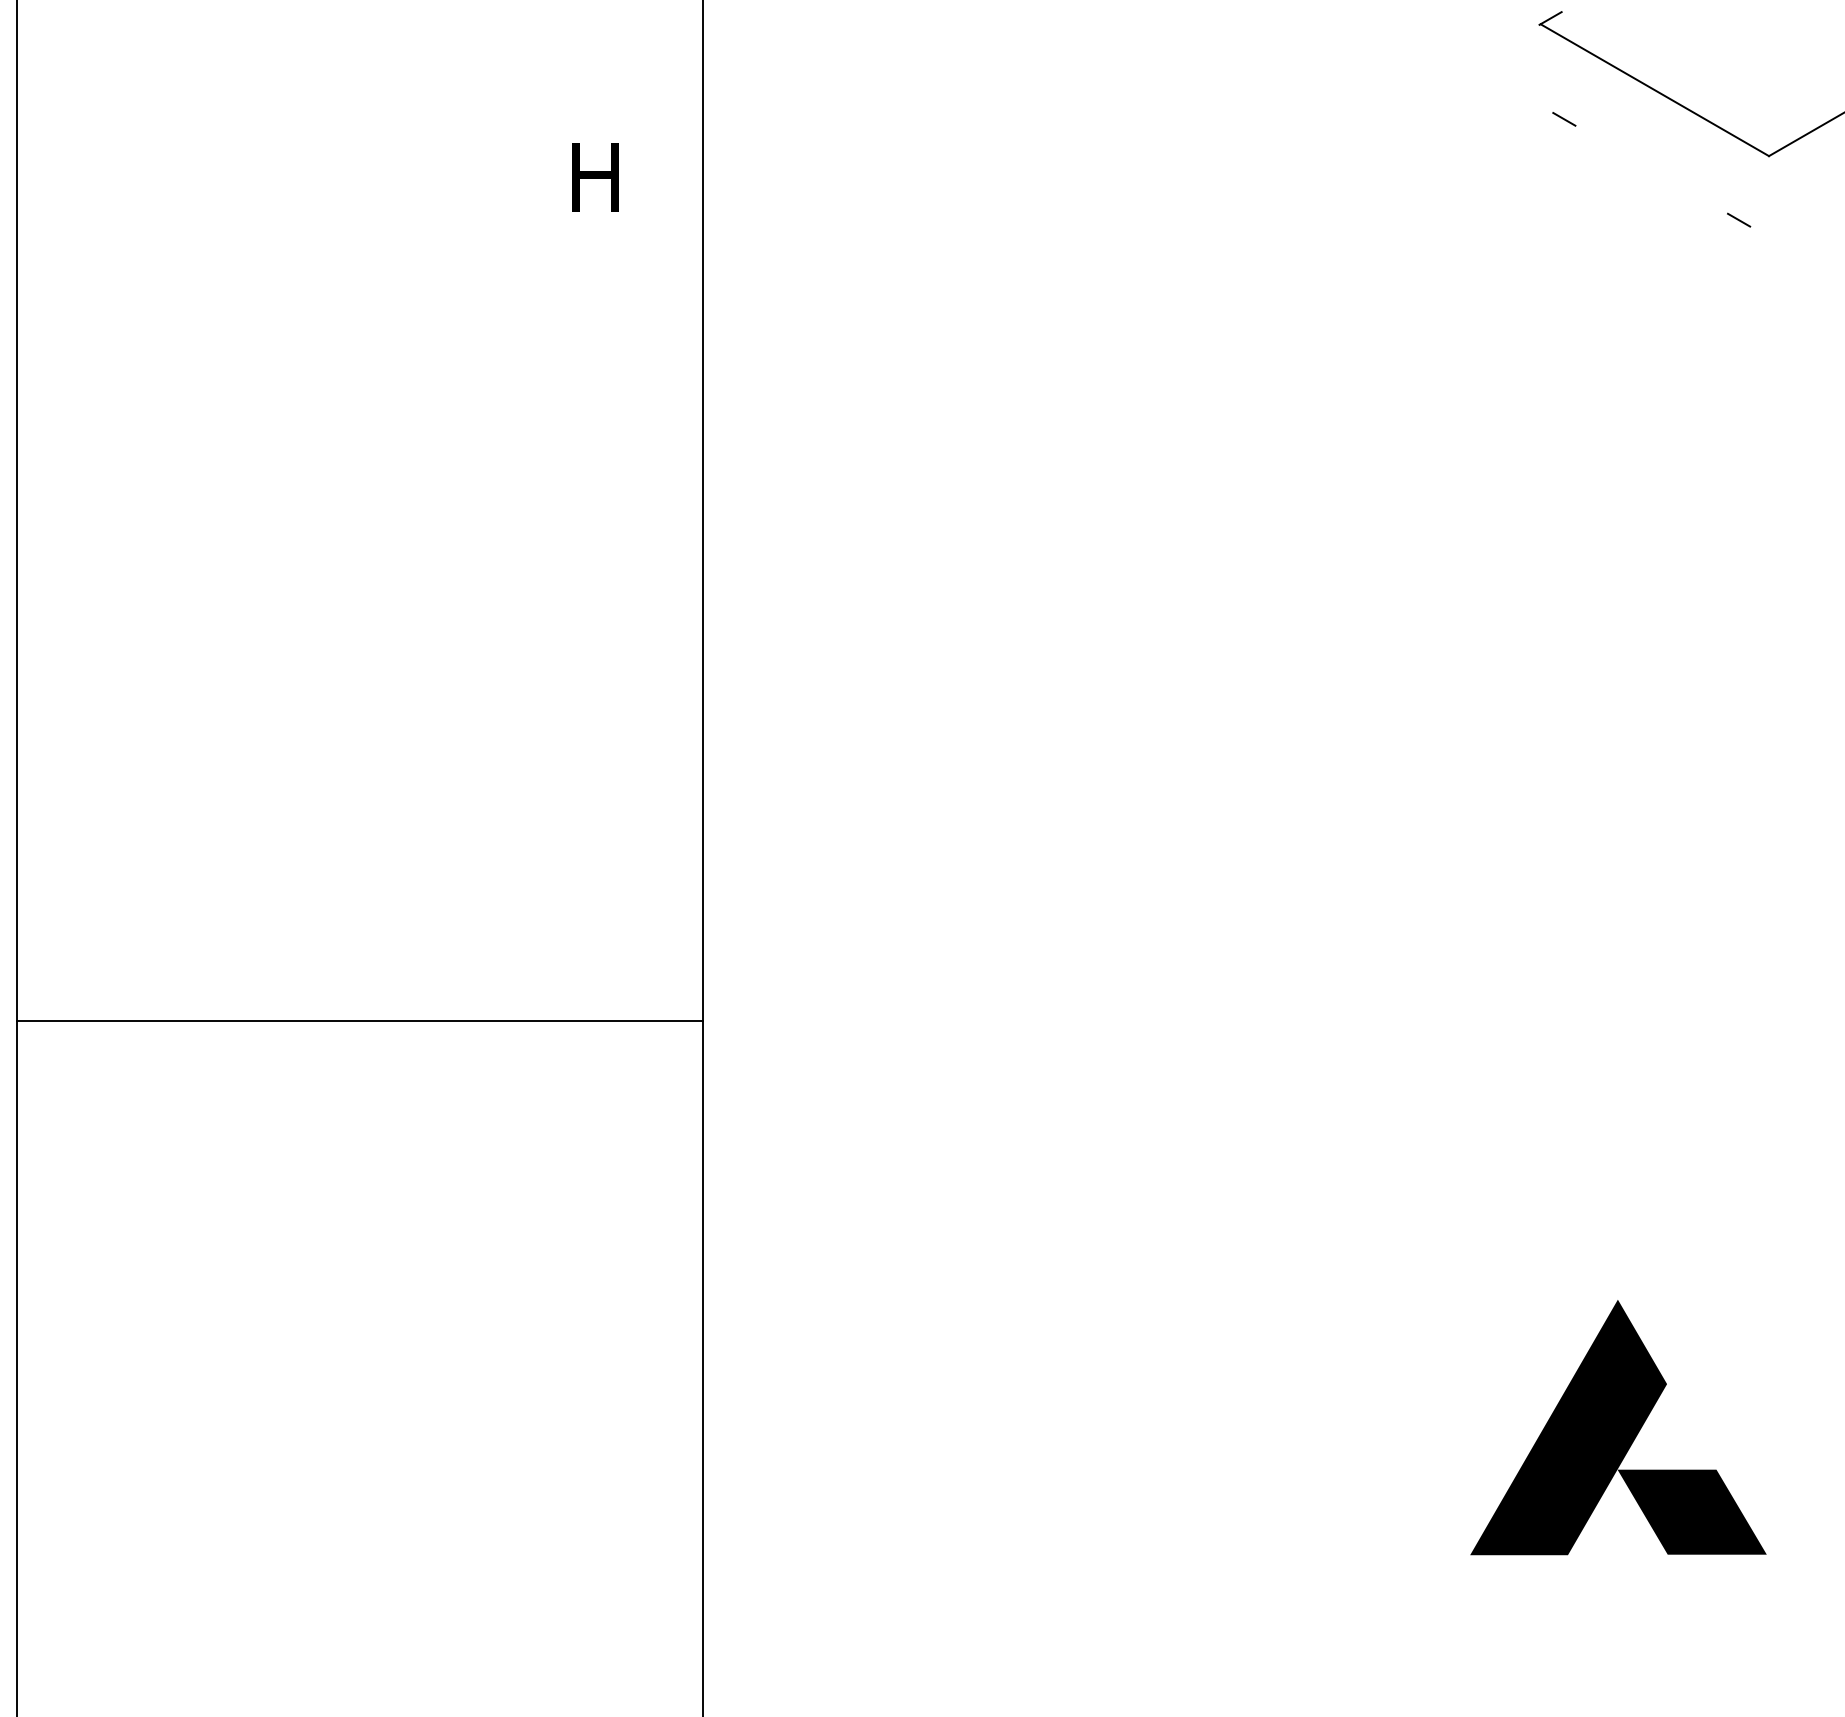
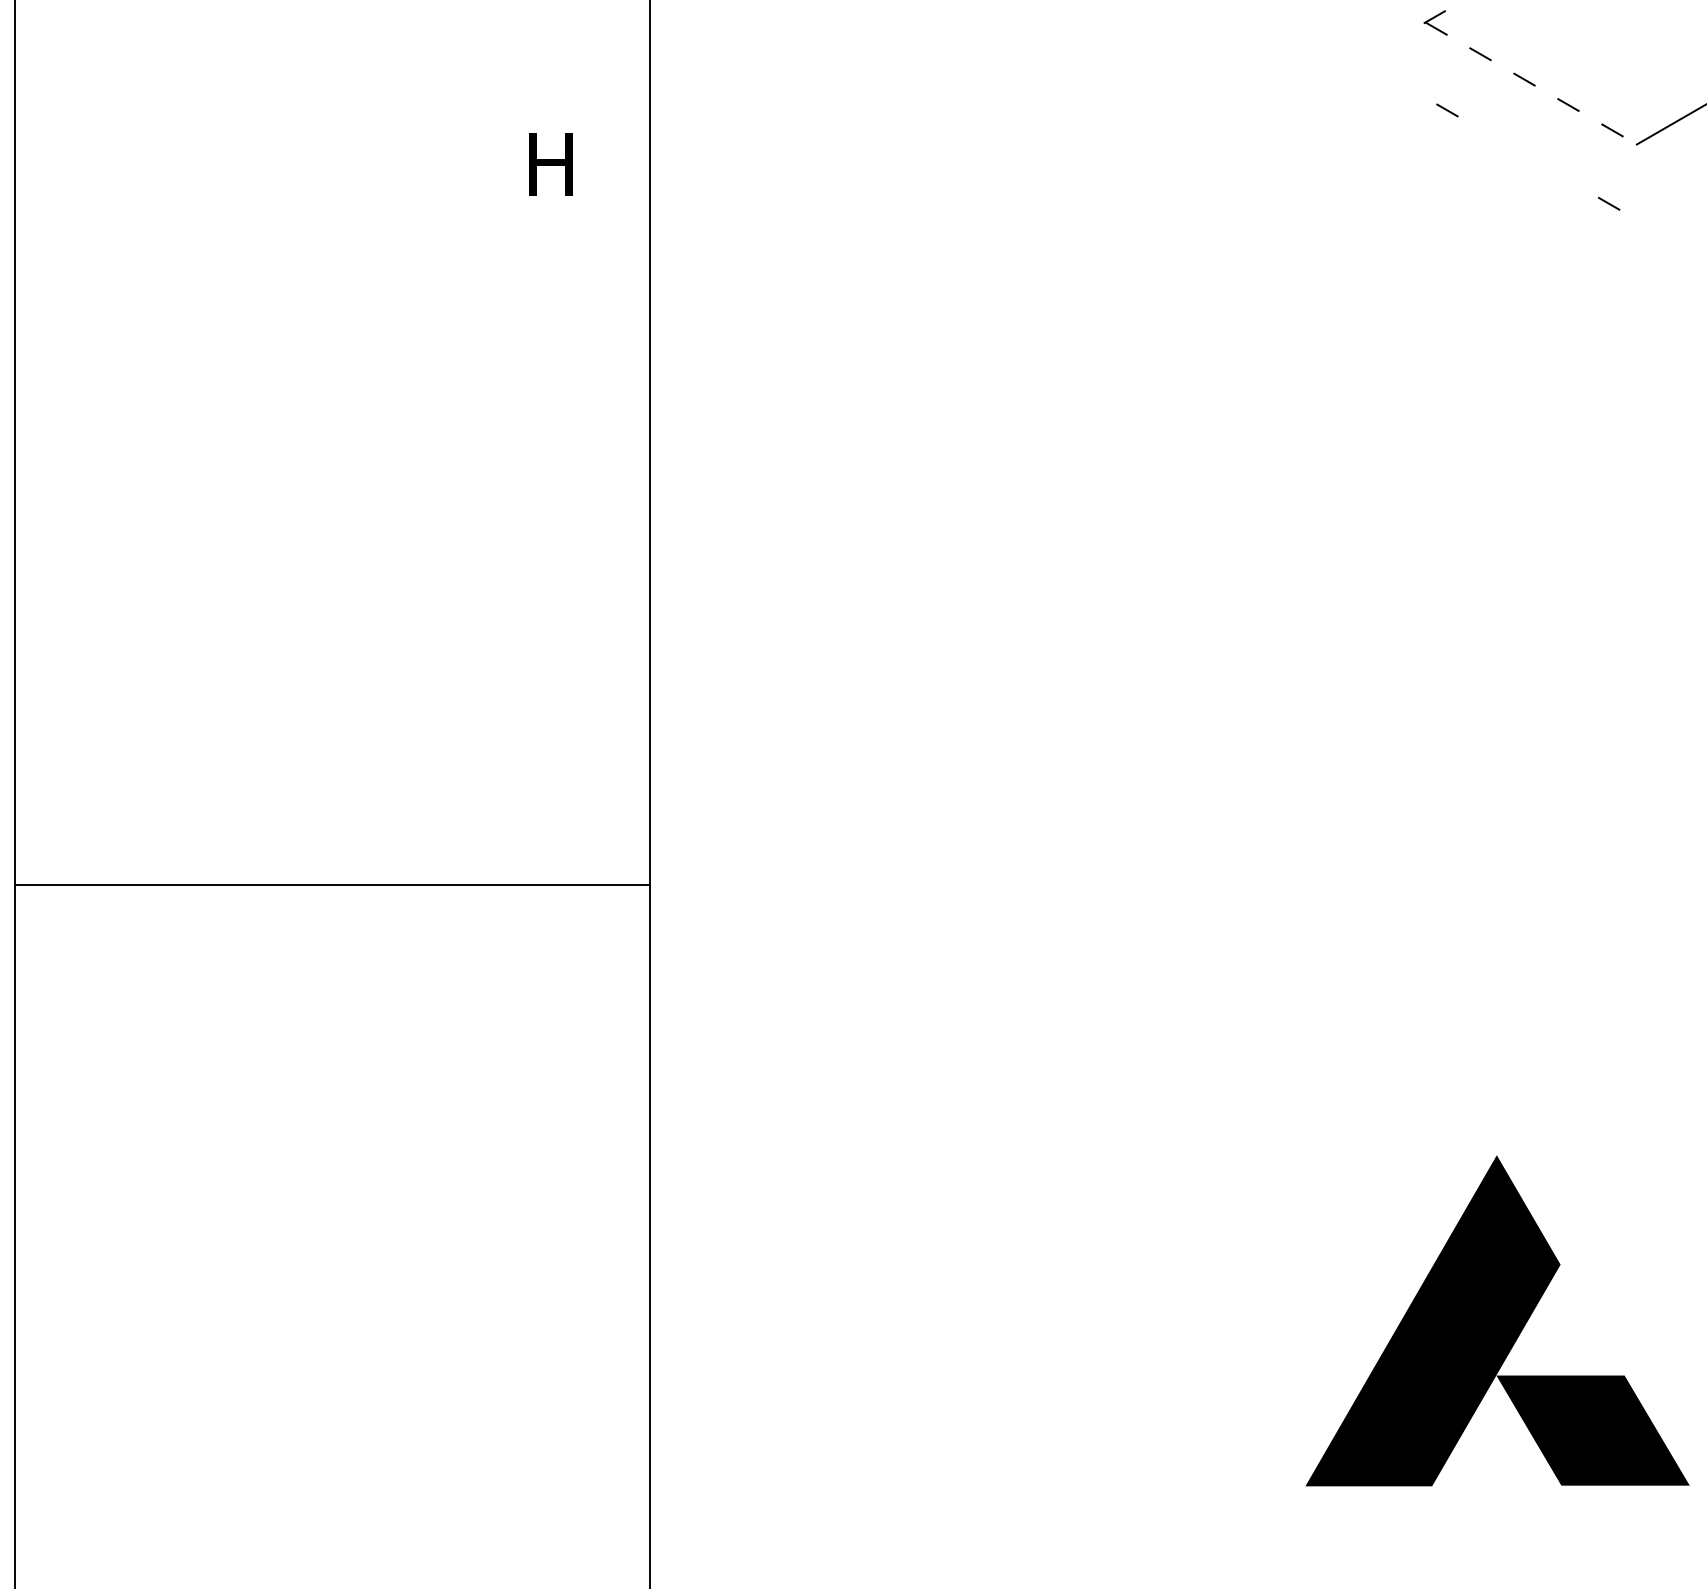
line: (1655, 90) -> (1531, 83), solid -> dashed
line: (359, 1020) -> (332, 884), moved
part: (1618, 1427) -> (1497, 1321), size x1.4

